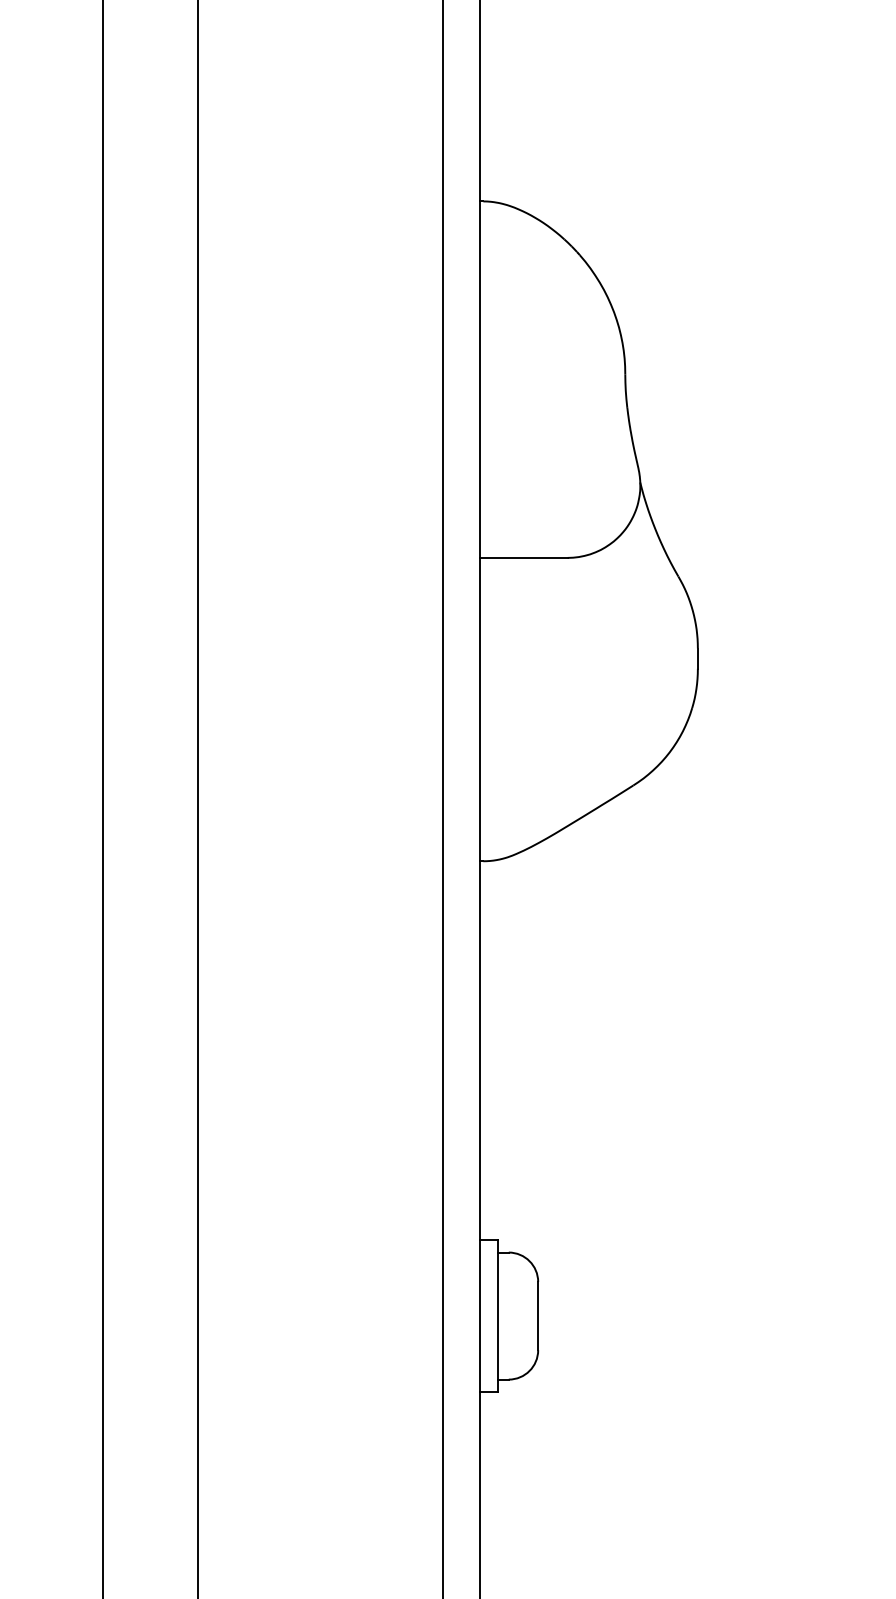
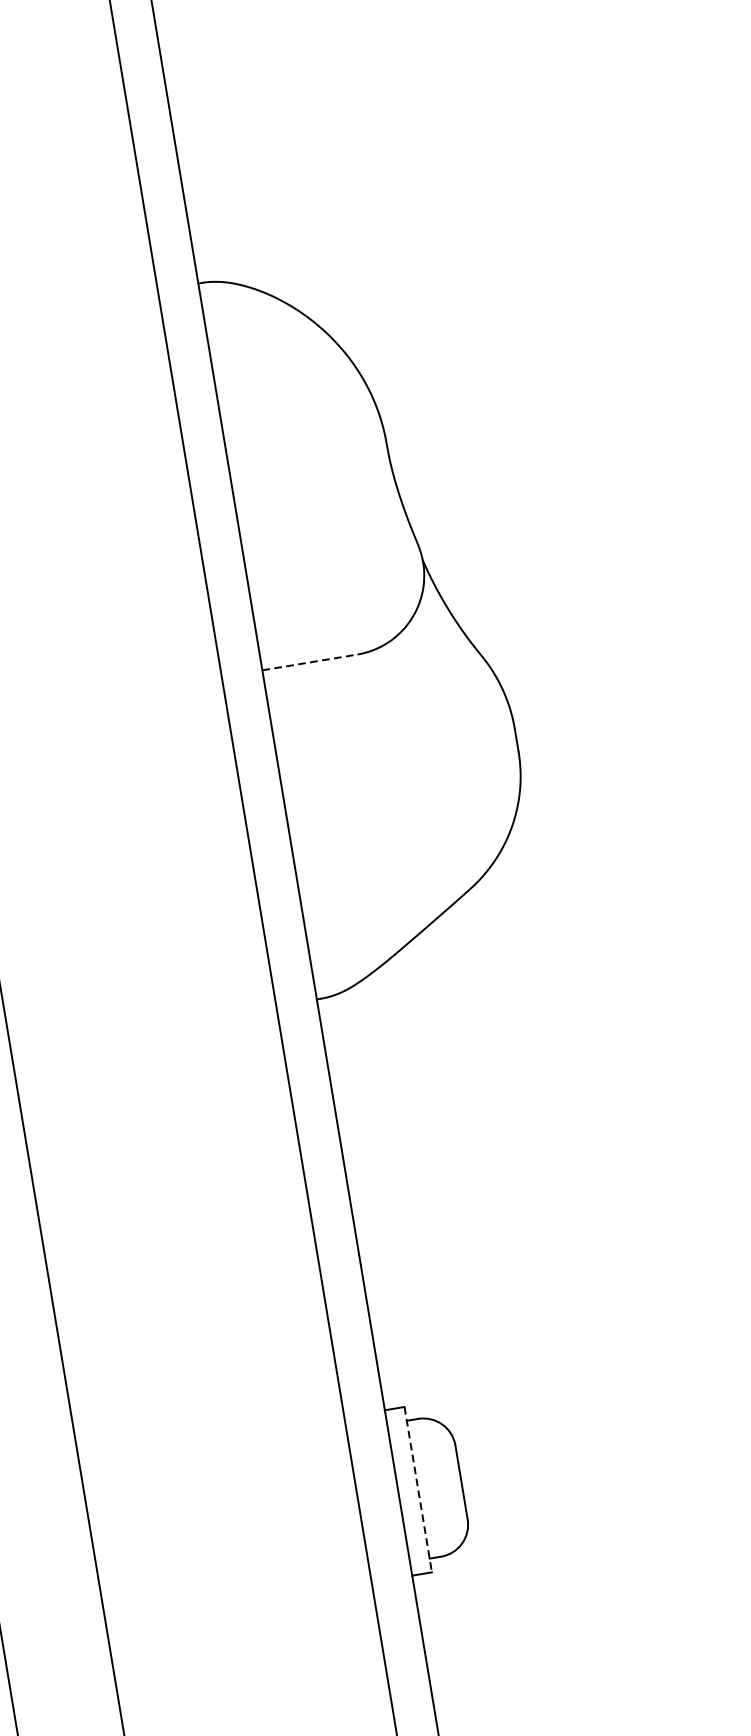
line: (523, 557) -> (309, 662), solid -> dashed
line: (498, 1316) -> (418, 1490), solid -> dashed

